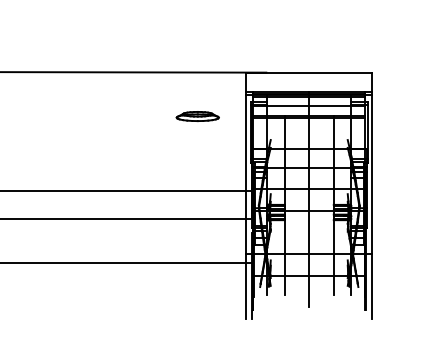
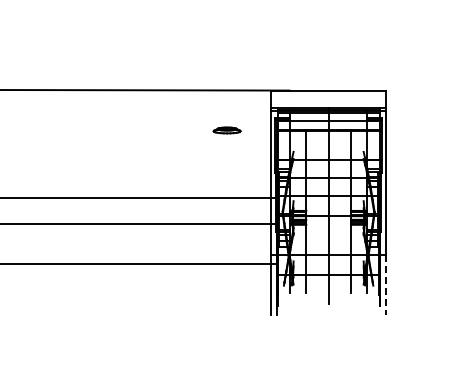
part: (197, 116) -> (226, 130), size x0.7
line: (371, 286) -> (385, 285), solid -> dashed

